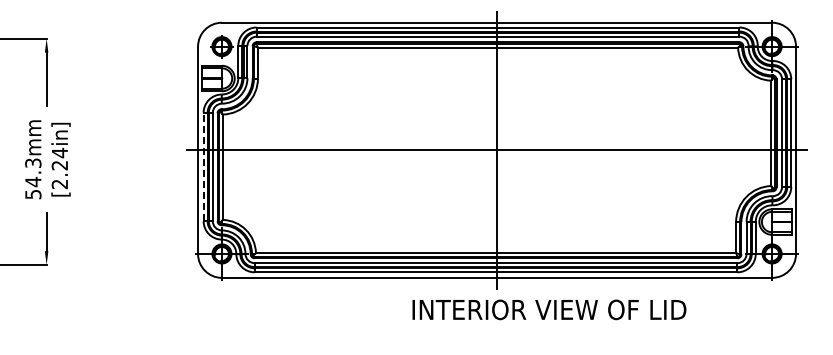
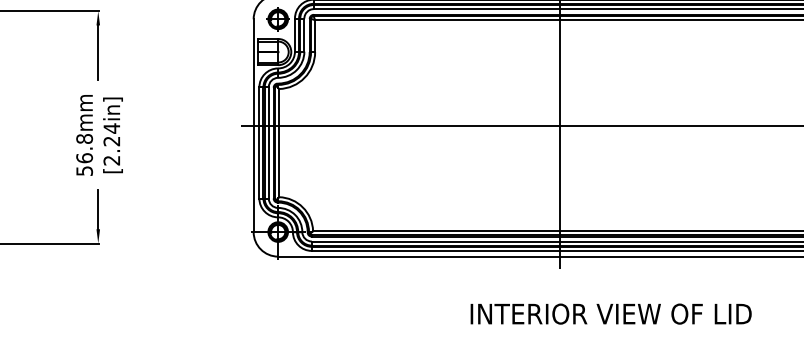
line: (203, 166) -> (259, 142), dashed -> solid
text: (33, 172) -> (84, 148), 54.3mm -> 56.8mm
text: (549, 309) -> (611, 313), moved

